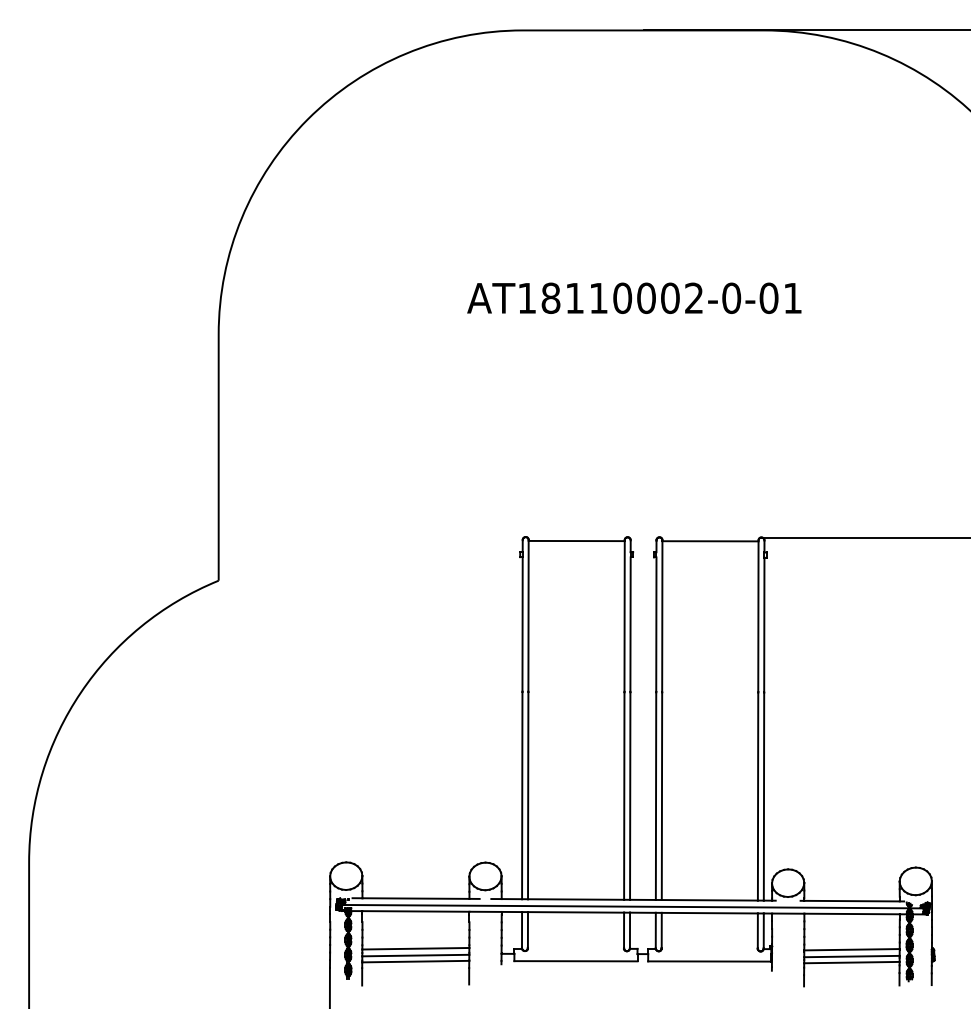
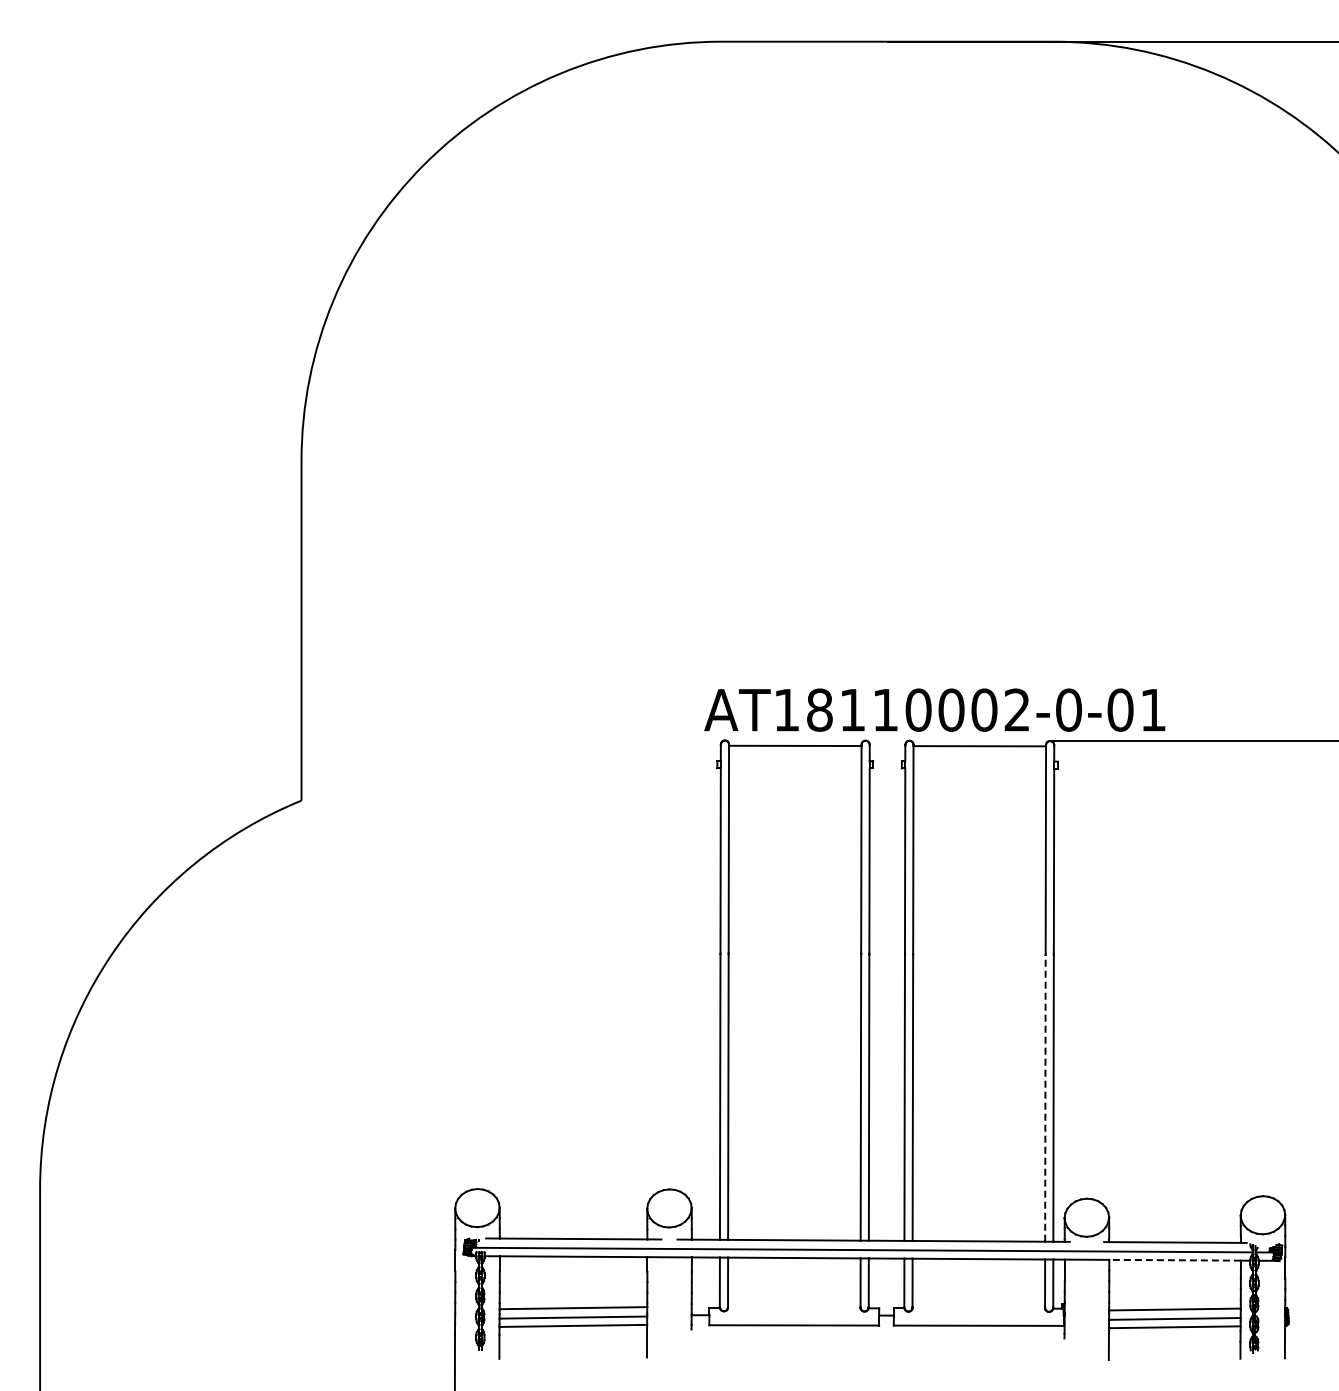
text: (634, 297) -> (934, 709), moved
line: (758, 796) -> (1045, 1098), solid -> dashed
line: (852, 914) -> (1175, 1260), solid -> dashed

